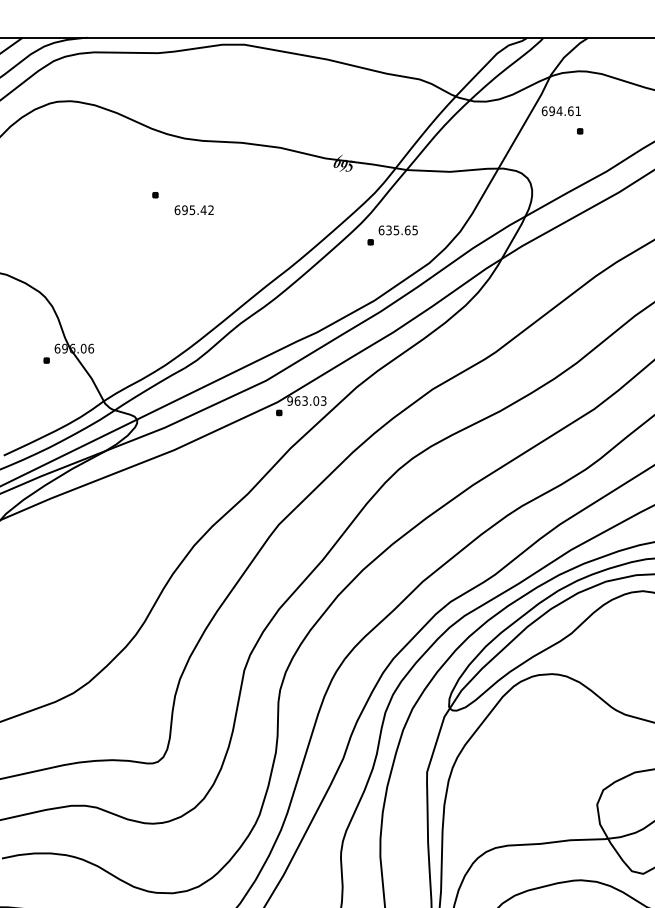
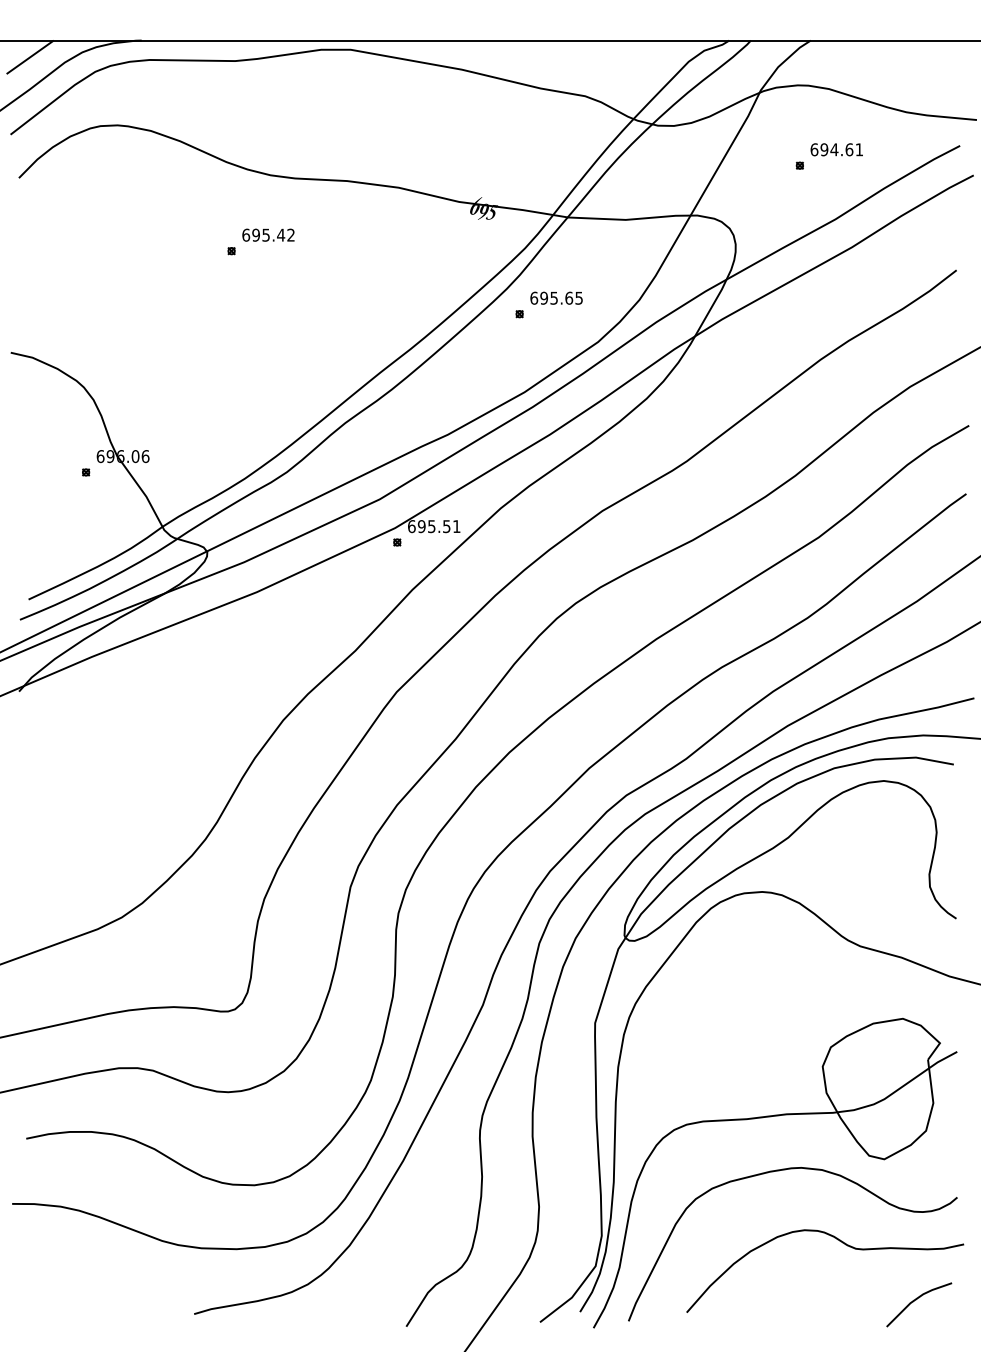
text: (561, 111) -> (836, 149), moved
text: (194, 209) -> (268, 234), moved
text: (389, 229) -> (544, 297), 635.65 -> 695.65
text: (306, 400) -> (433, 526), 963.03 -> 695.51

